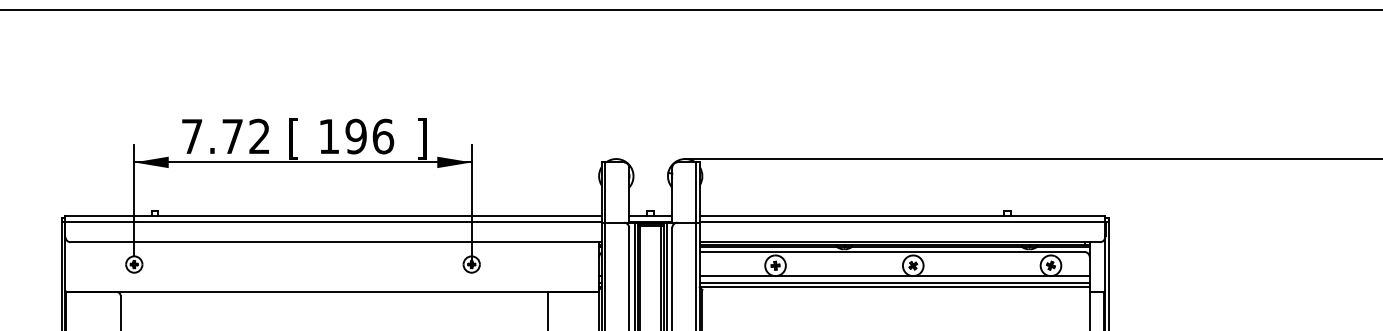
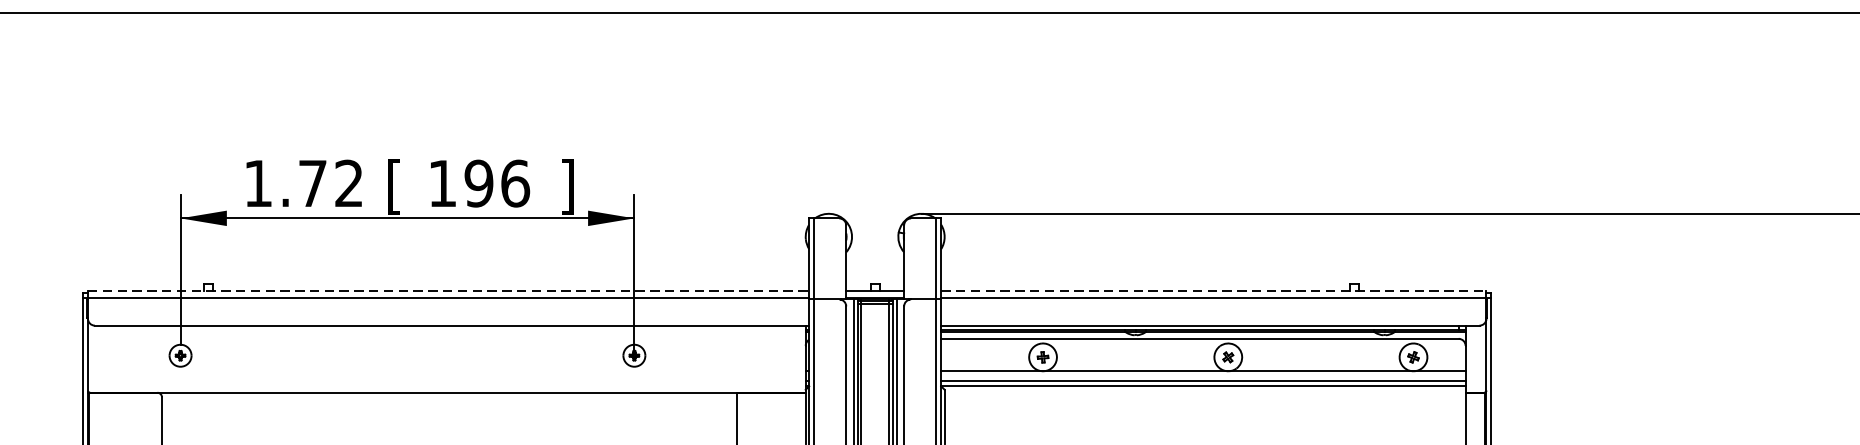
text: (192, 136) -> (258, 183), 7.72 -> 1.72
line: (334, 216) -> (449, 291), solid -> dashed
line: (902, 216) -> (1213, 291), solid -> dashed

